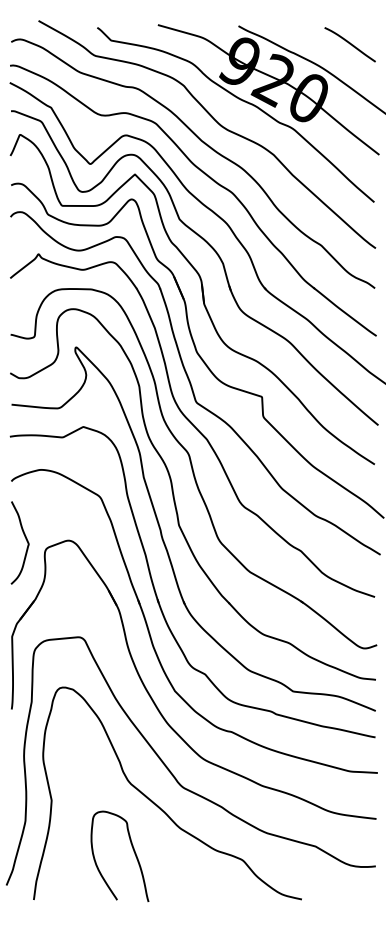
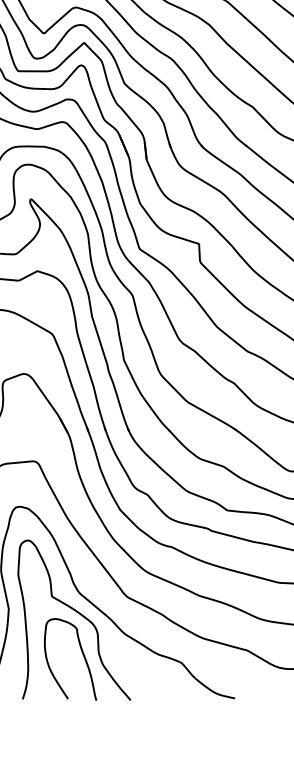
curve: (129, 806) -> (79, 614), added

